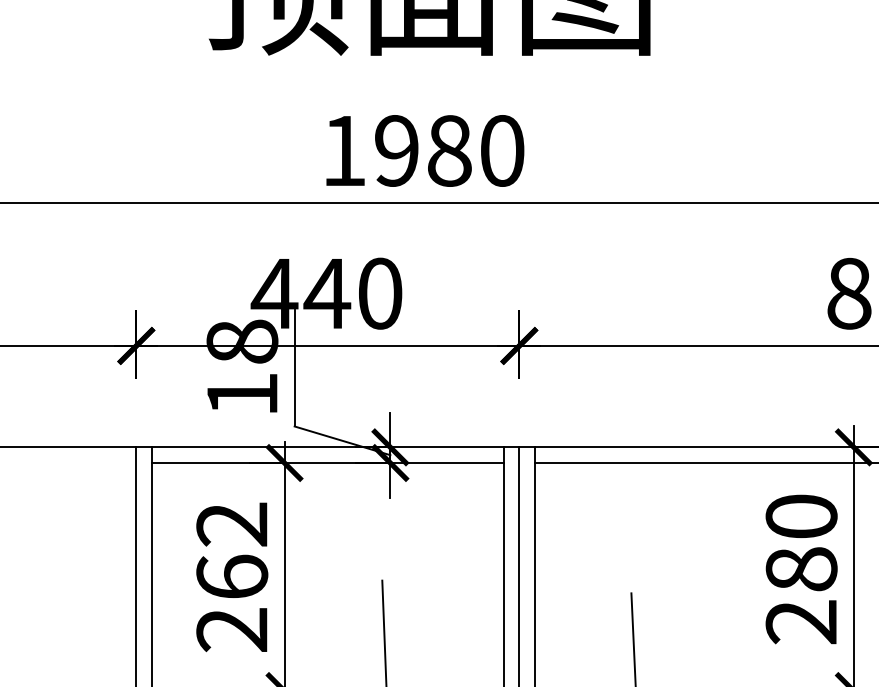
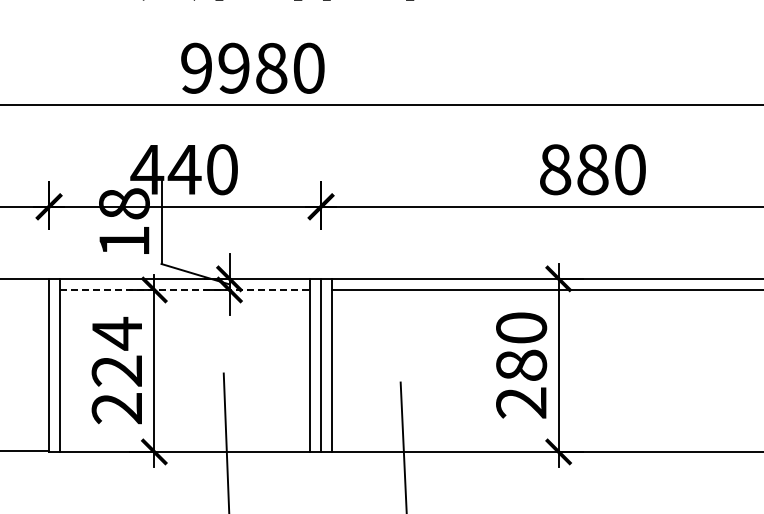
text: (343, 149) -> (196, 67), 1980 -> 9980
line: (328, 462) -> (185, 289), solid -> dashed
text: (231, 549) -> (116, 351), 262 -> 224

